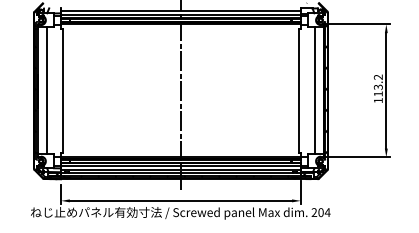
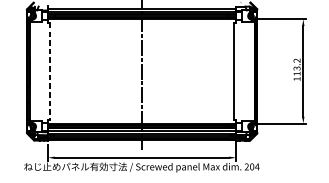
line: (46, 90) -> (36, 71), removed
line: (63, 90) -> (49, 71), solid -> dashed
line: (314, 90) -> (246, 71), removed

